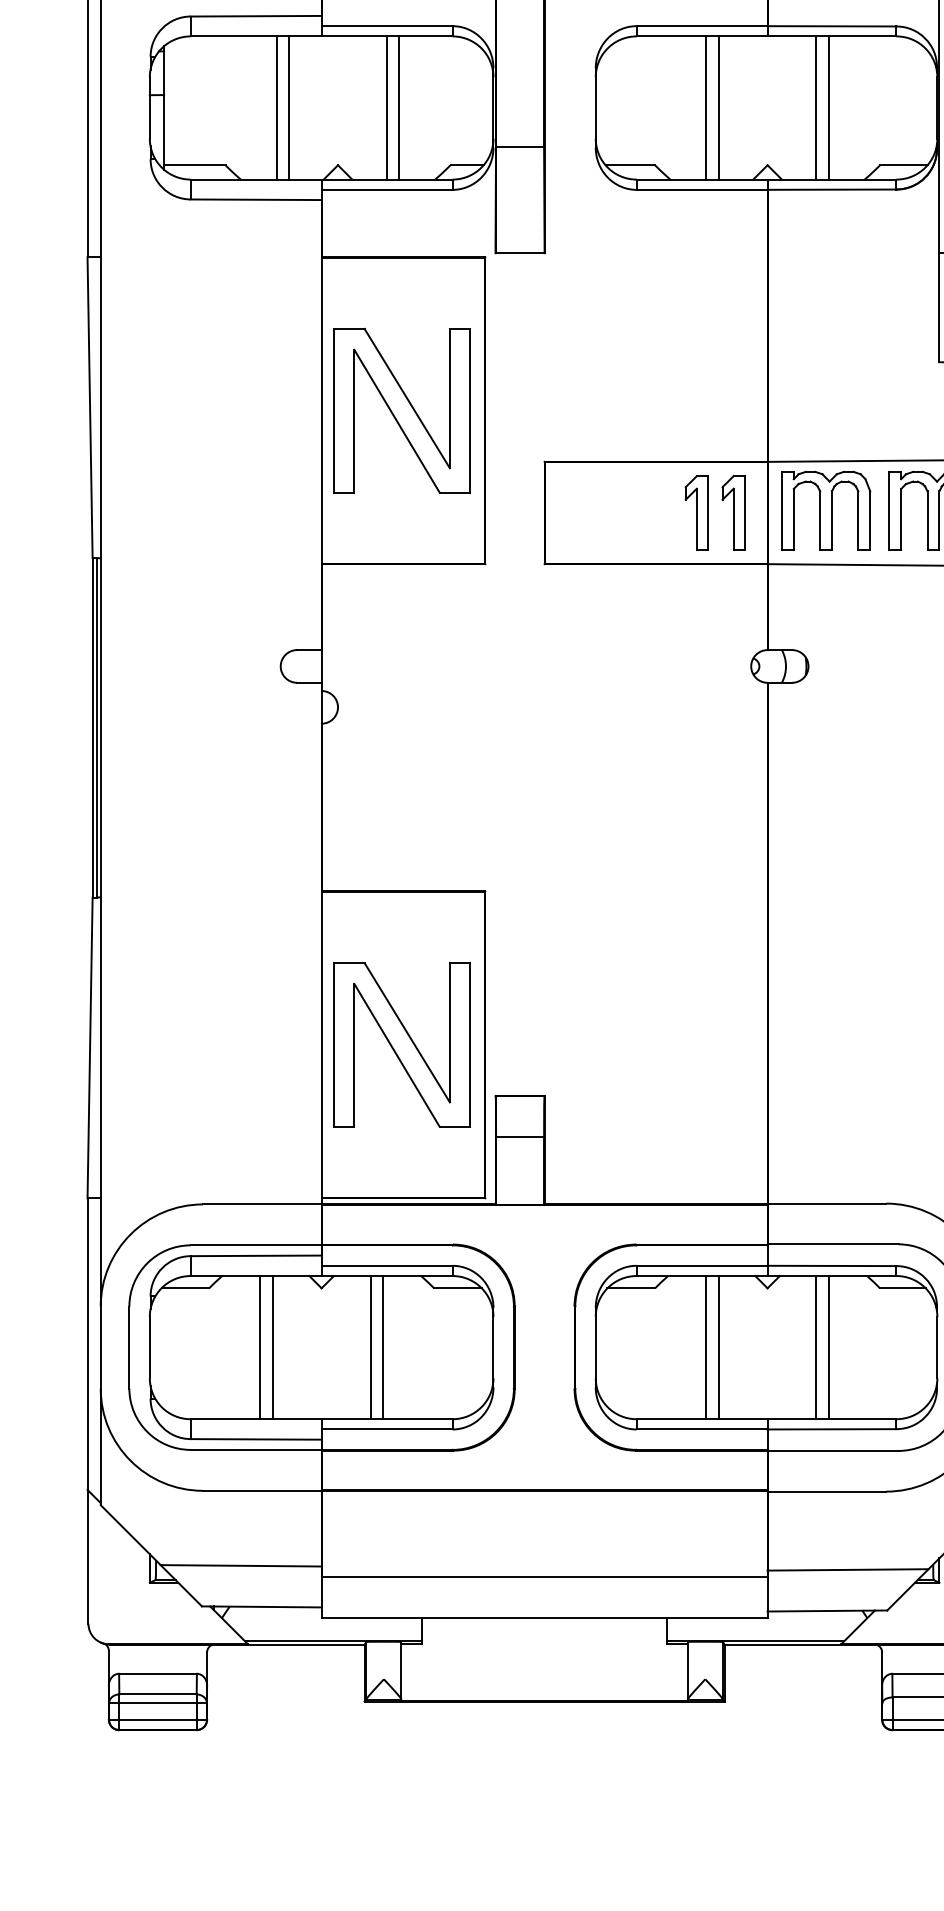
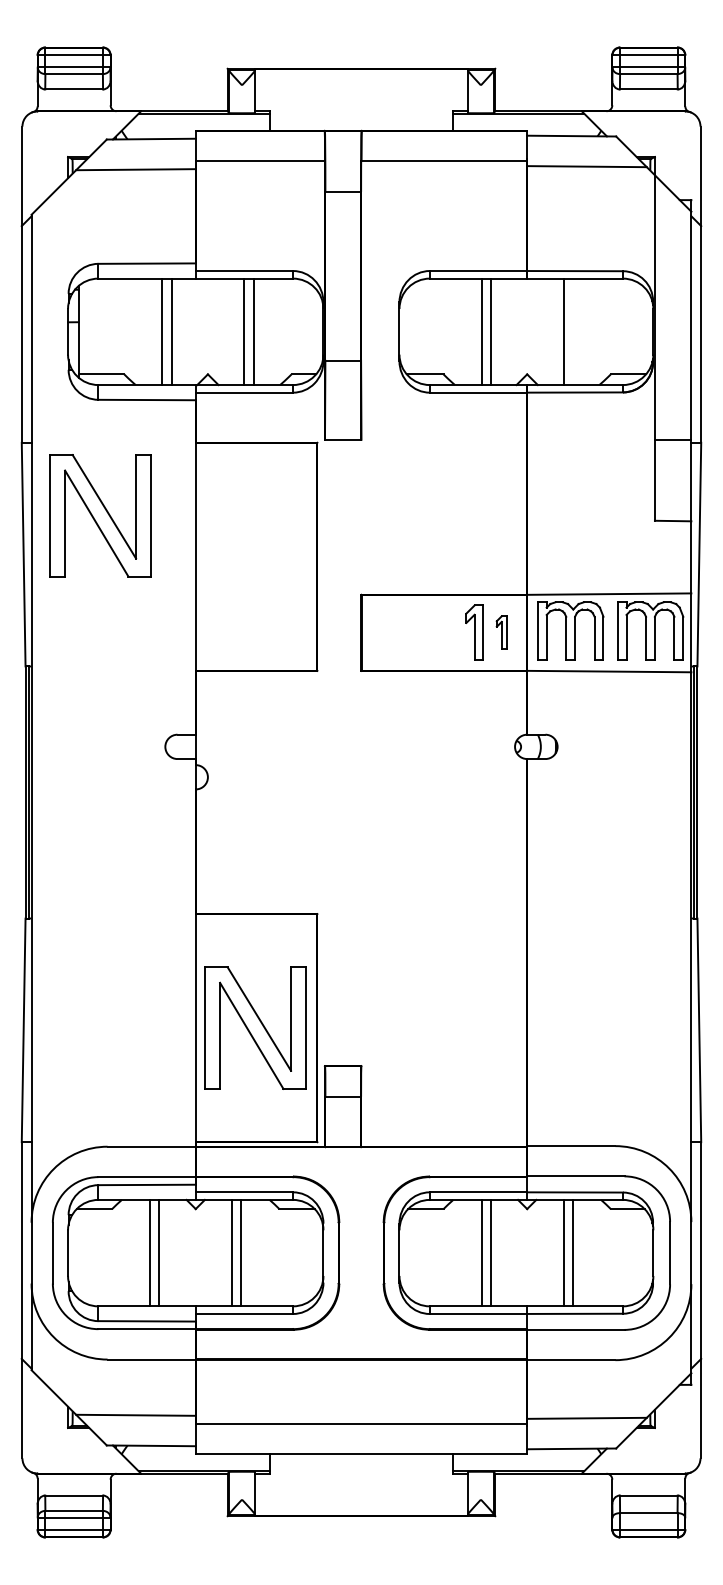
line: (828, 107) -> (572, 331), removed
part: (402, 410) -> (100, 515), moved
part: (733, 512) -> (501, 632), size x0.6

